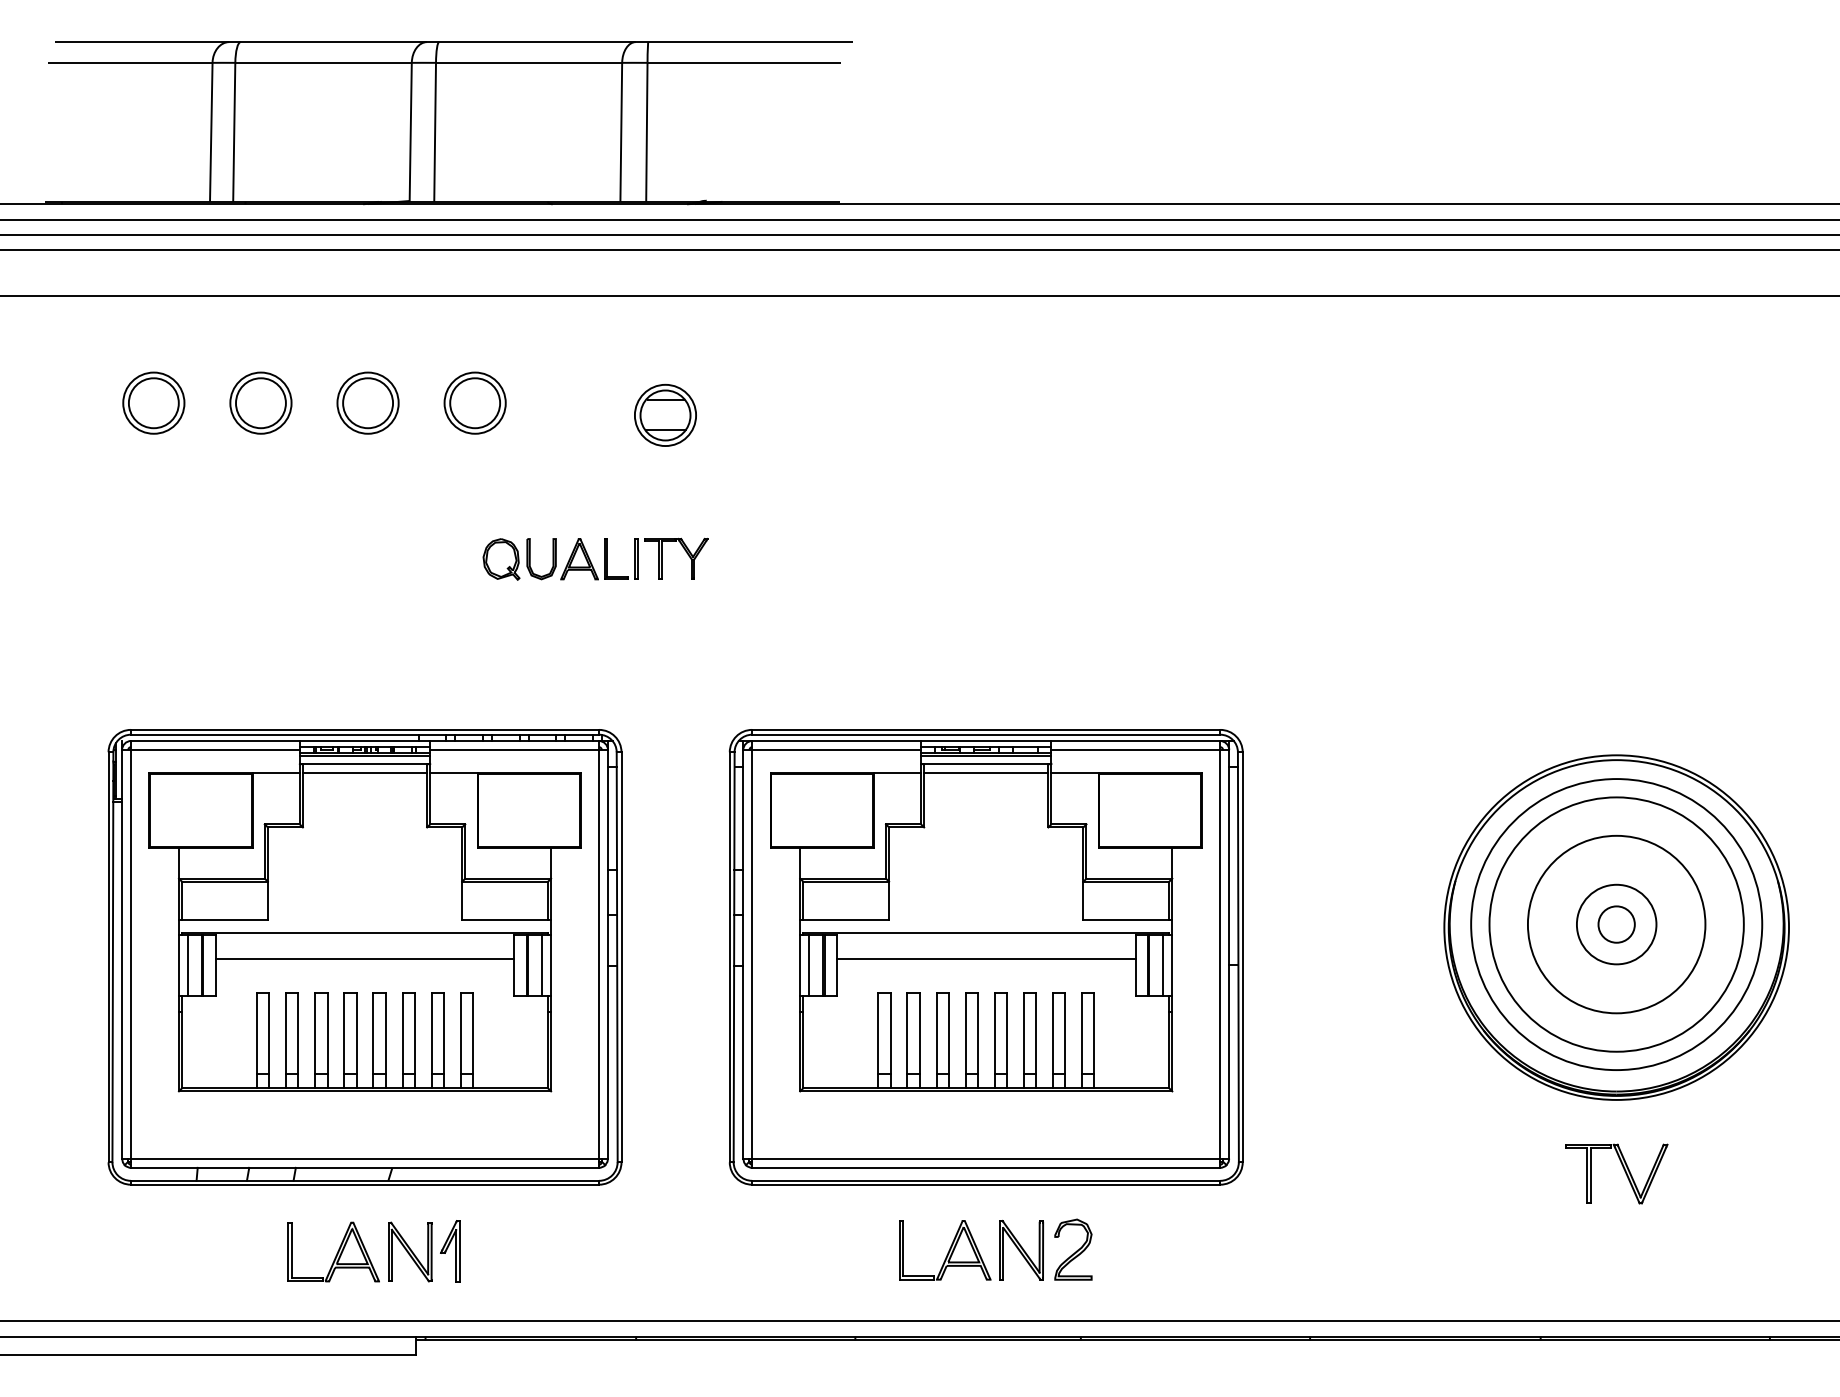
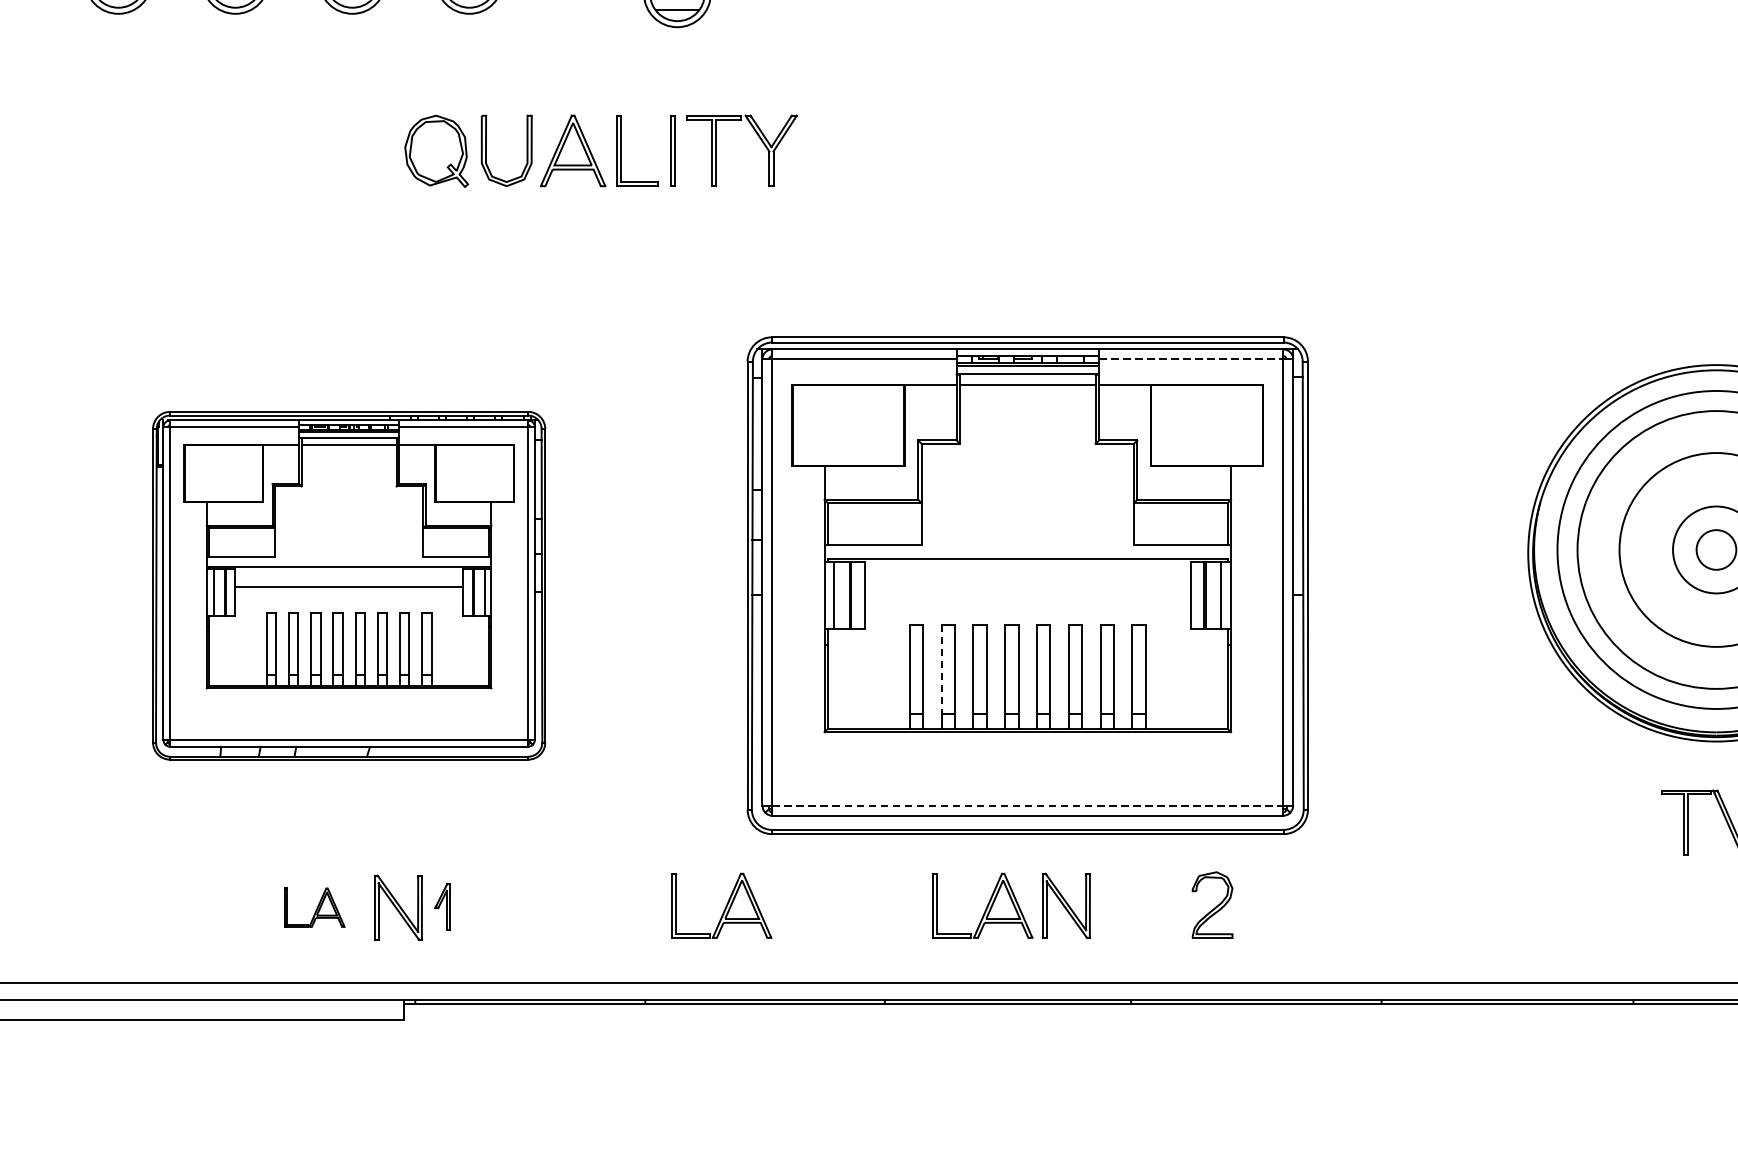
part: (595, 558) -> (600, 150), size x1.6
line: (1136, 750) -> (1191, 359), solid -> dashed
part: (364, 957) -> (348, 585), size x0.7
line: (985, 959) -> (1026, 588), removed
line: (907, 1033) -> (941, 668), solid -> dashed
line: (986, 1158) -> (1028, 805), solid -> dashed
part: (1073, 1249) -> (1212, 904), moved
part: (706, 1250) -> (722, 906), added
part: (333, 1251) -> (314, 907), size x0.6
part: (450, 1251) -> (442, 907), size x0.7

